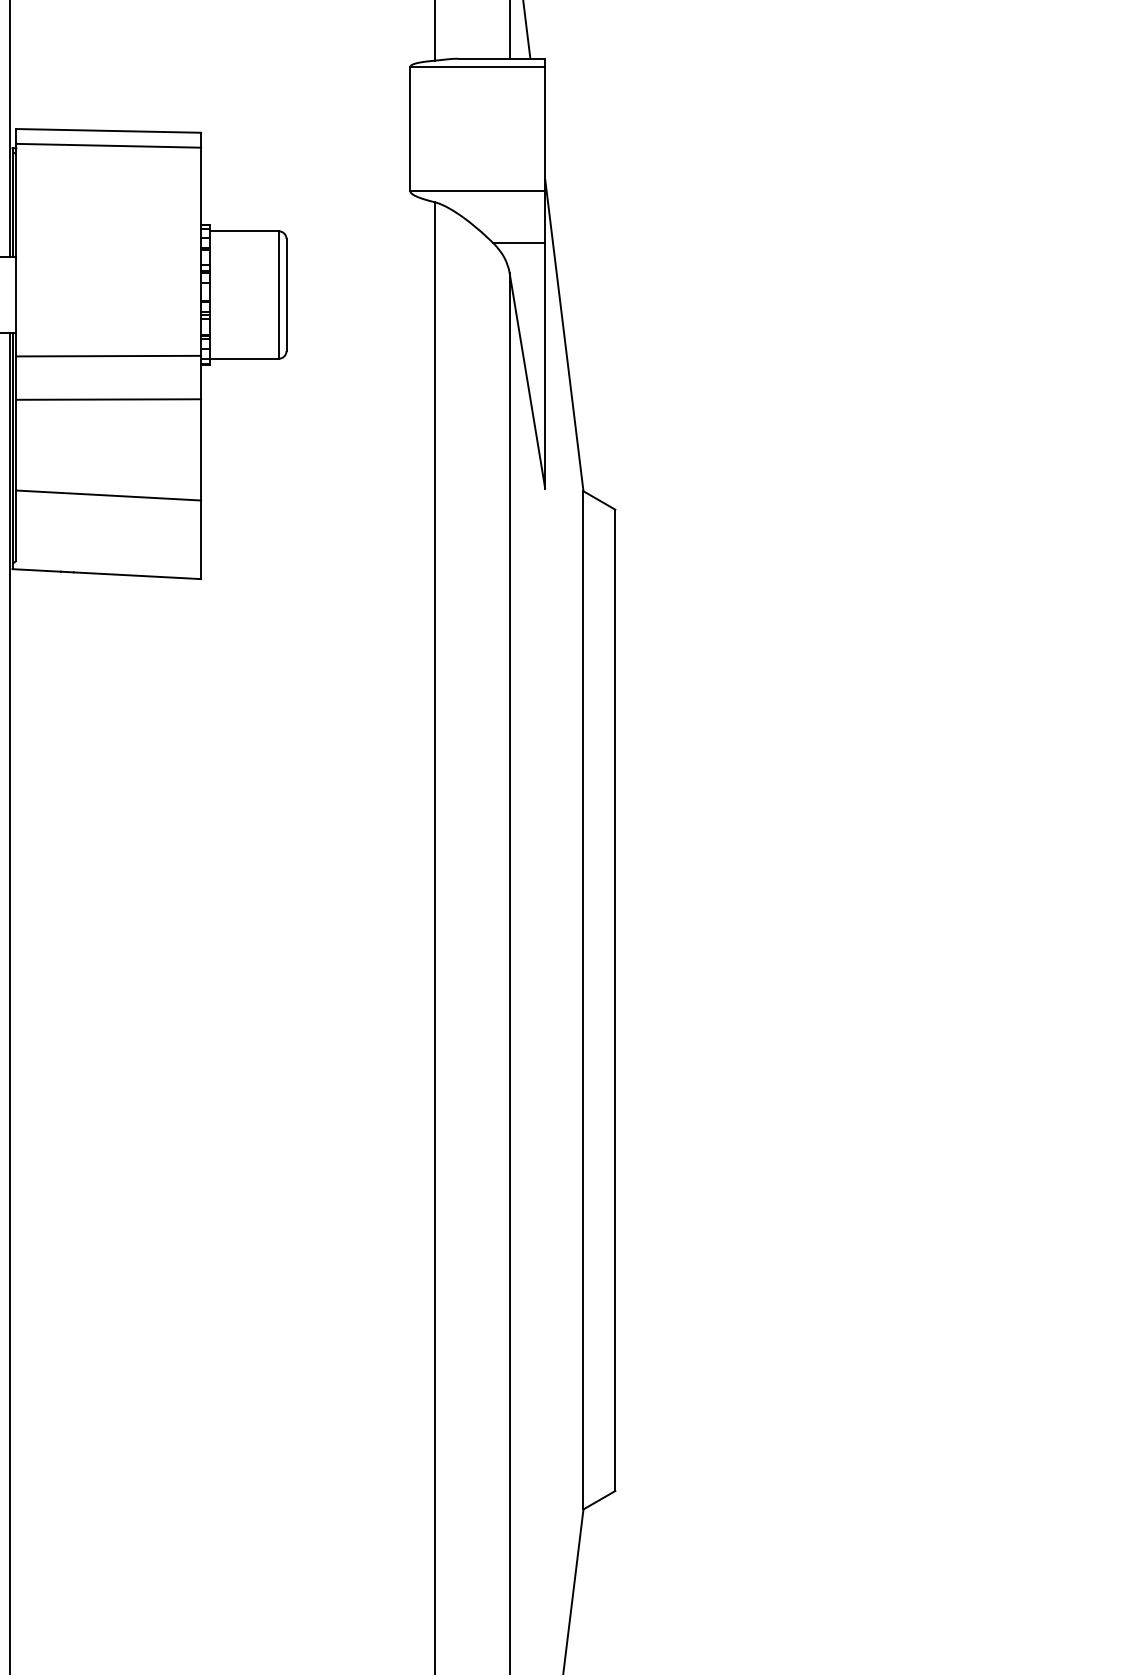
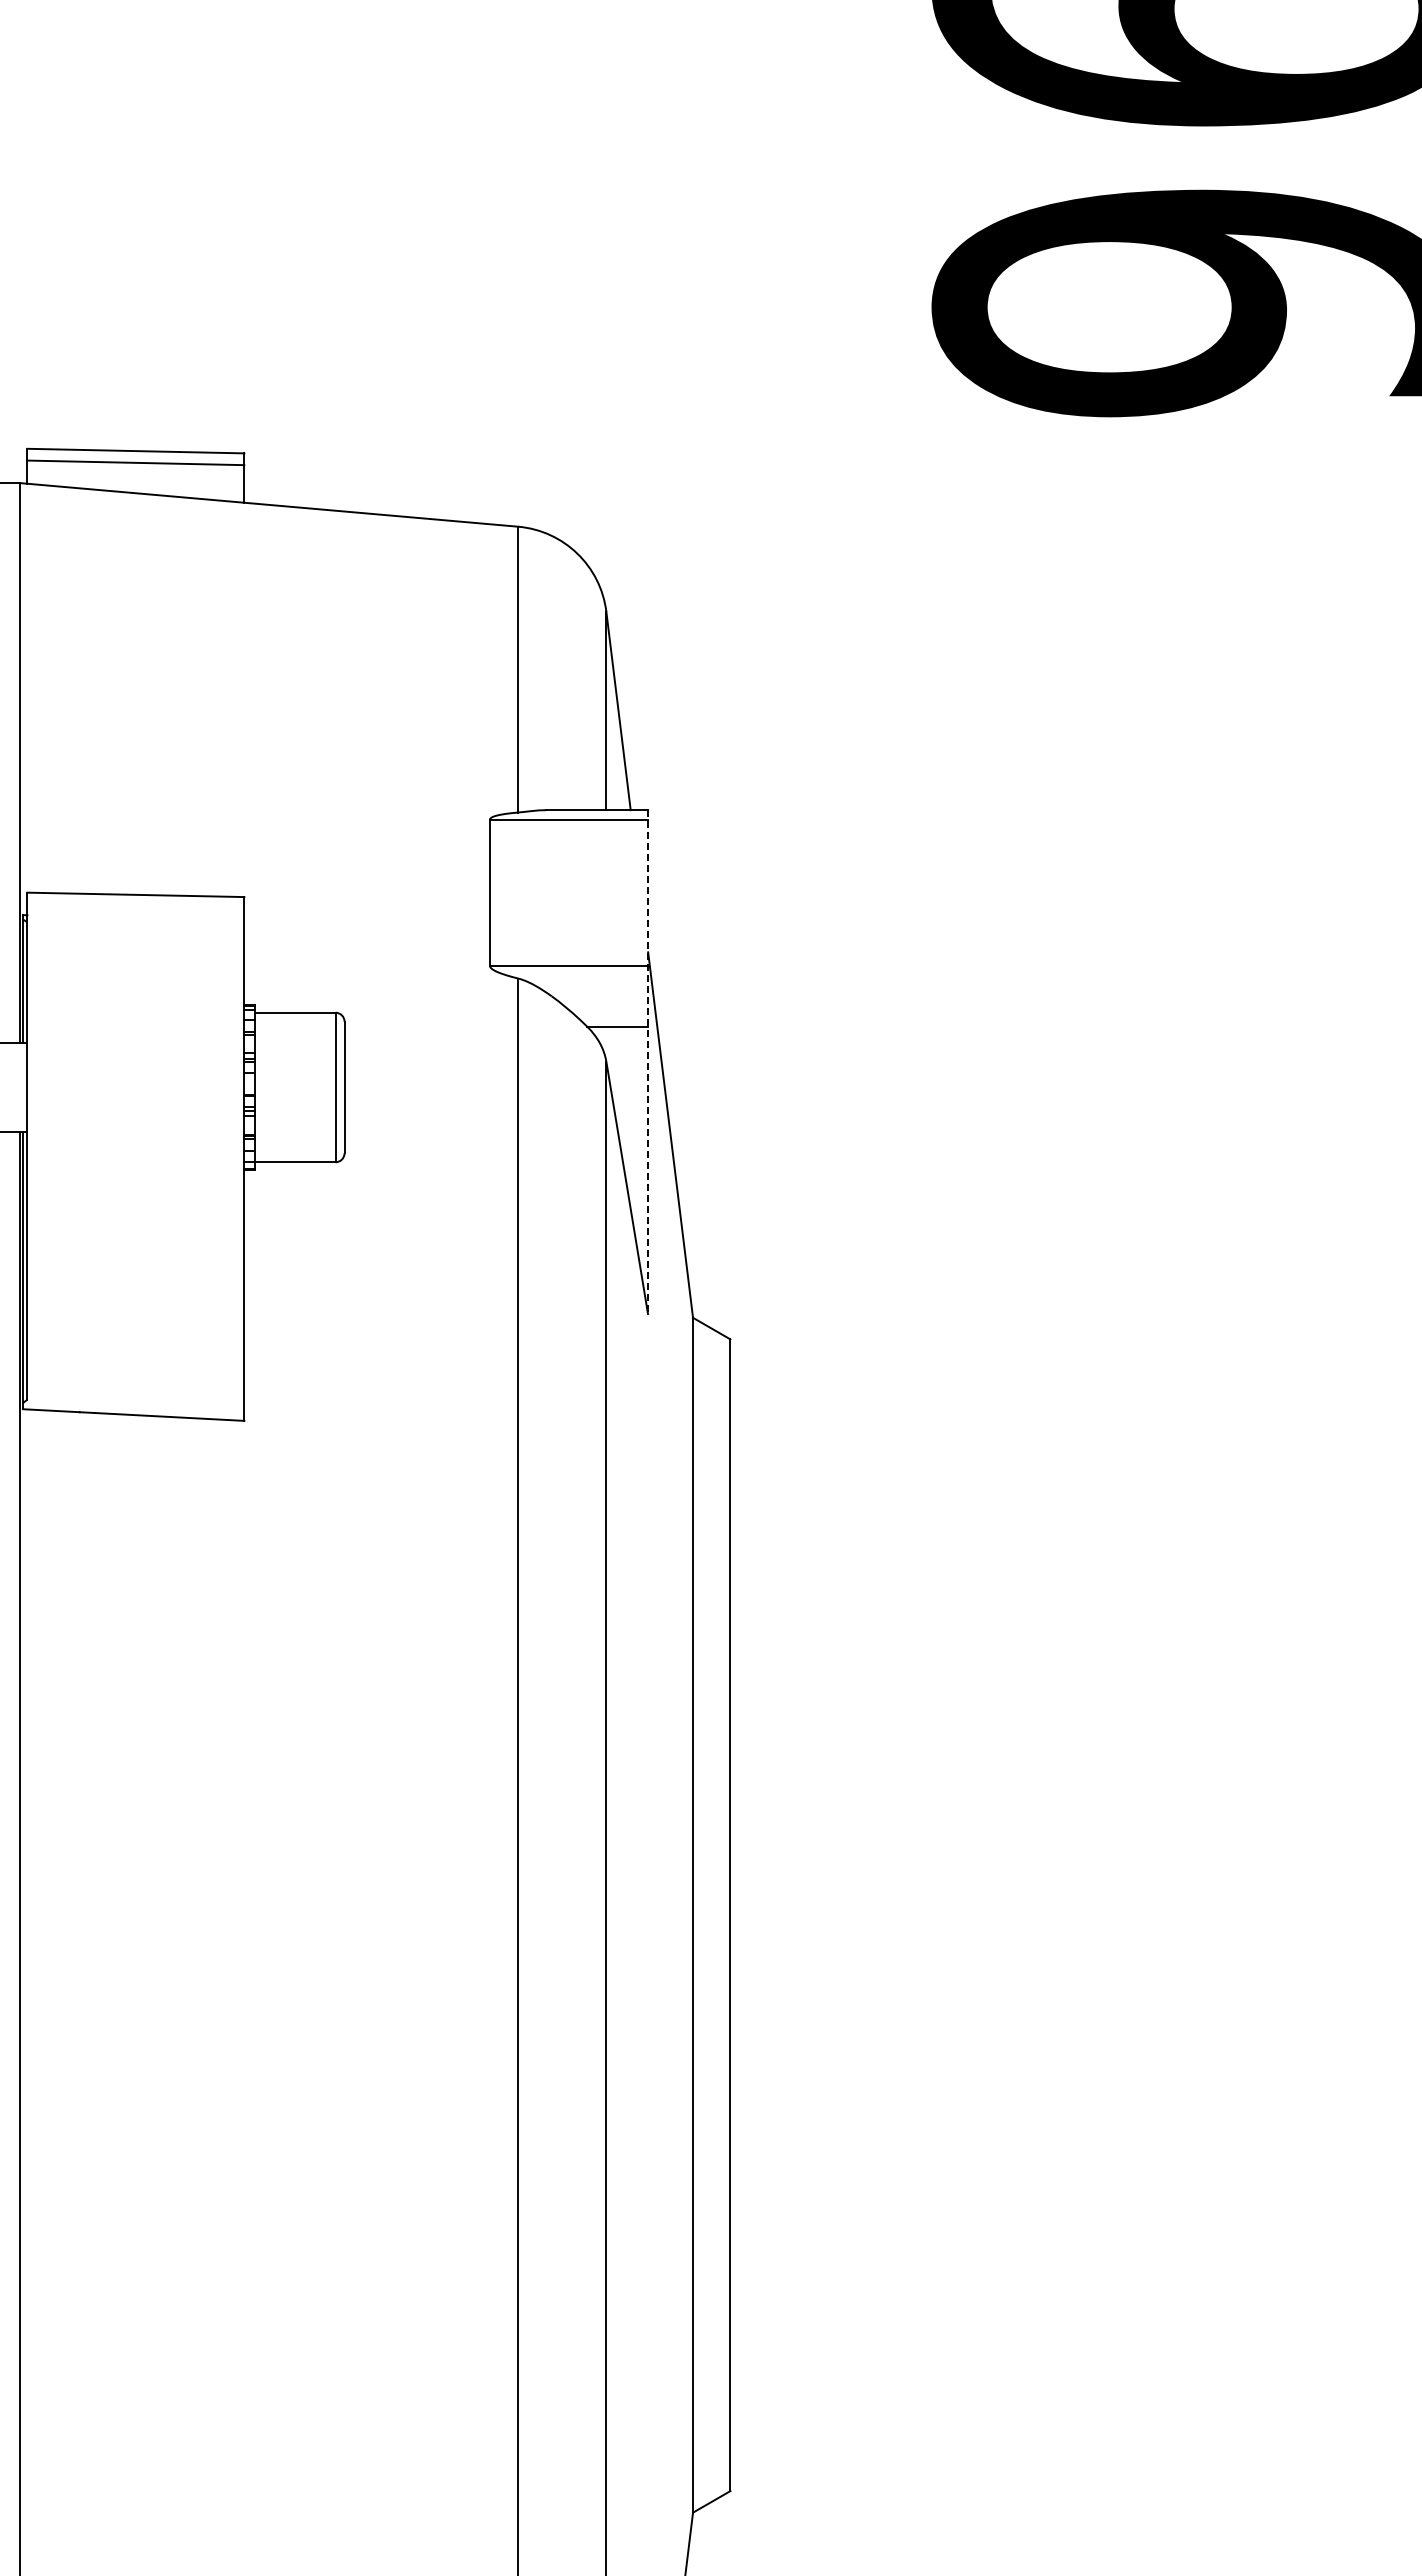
line: (108, 145) -> (135, 912), removed
line: (545, 274) -> (648, 1063), solid -> dashed
line: (108, 355) -> (135, 1158), removed
line: (108, 398) -> (135, 1209), removed
line: (108, 495) -> (135, 1322), removed

